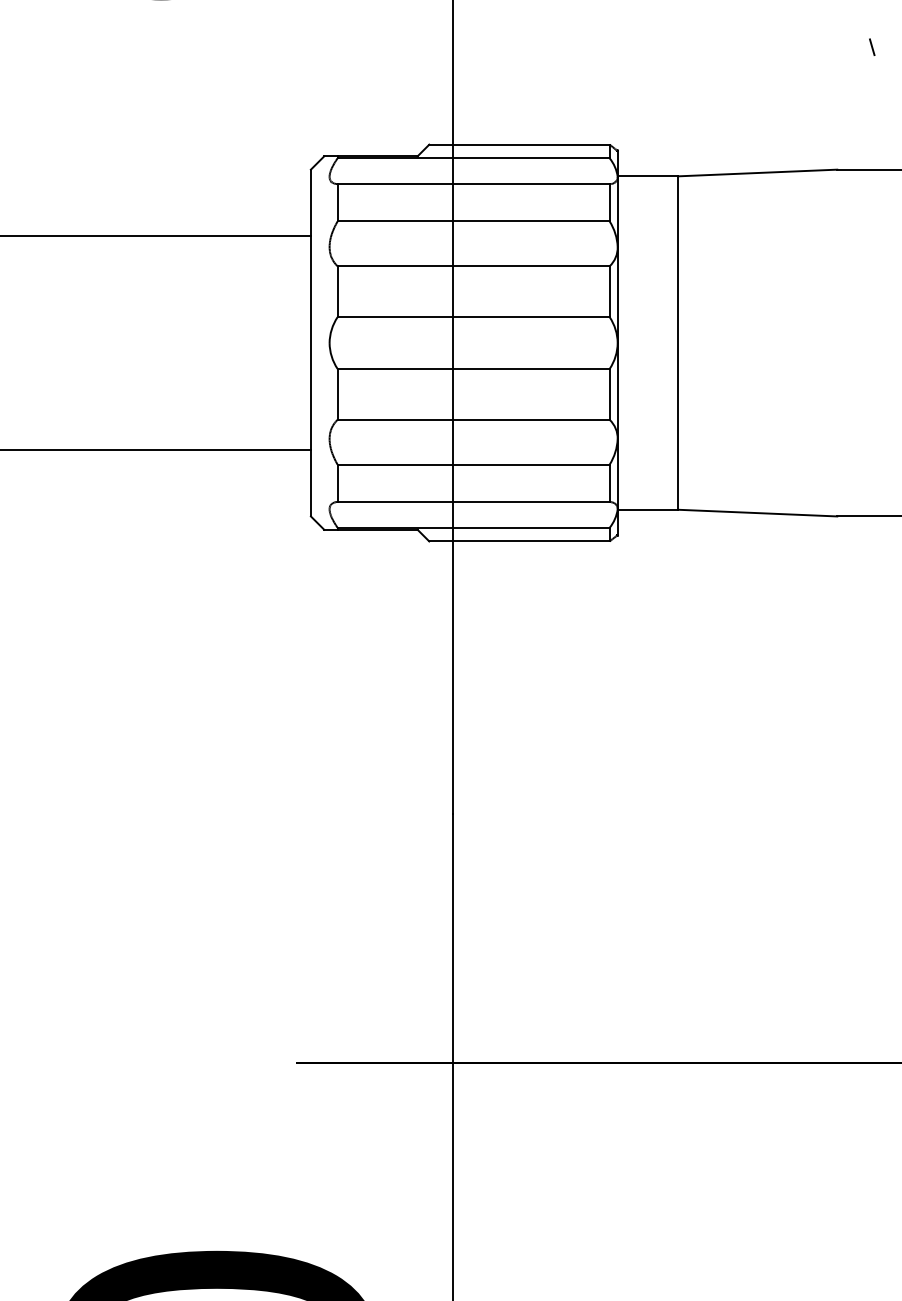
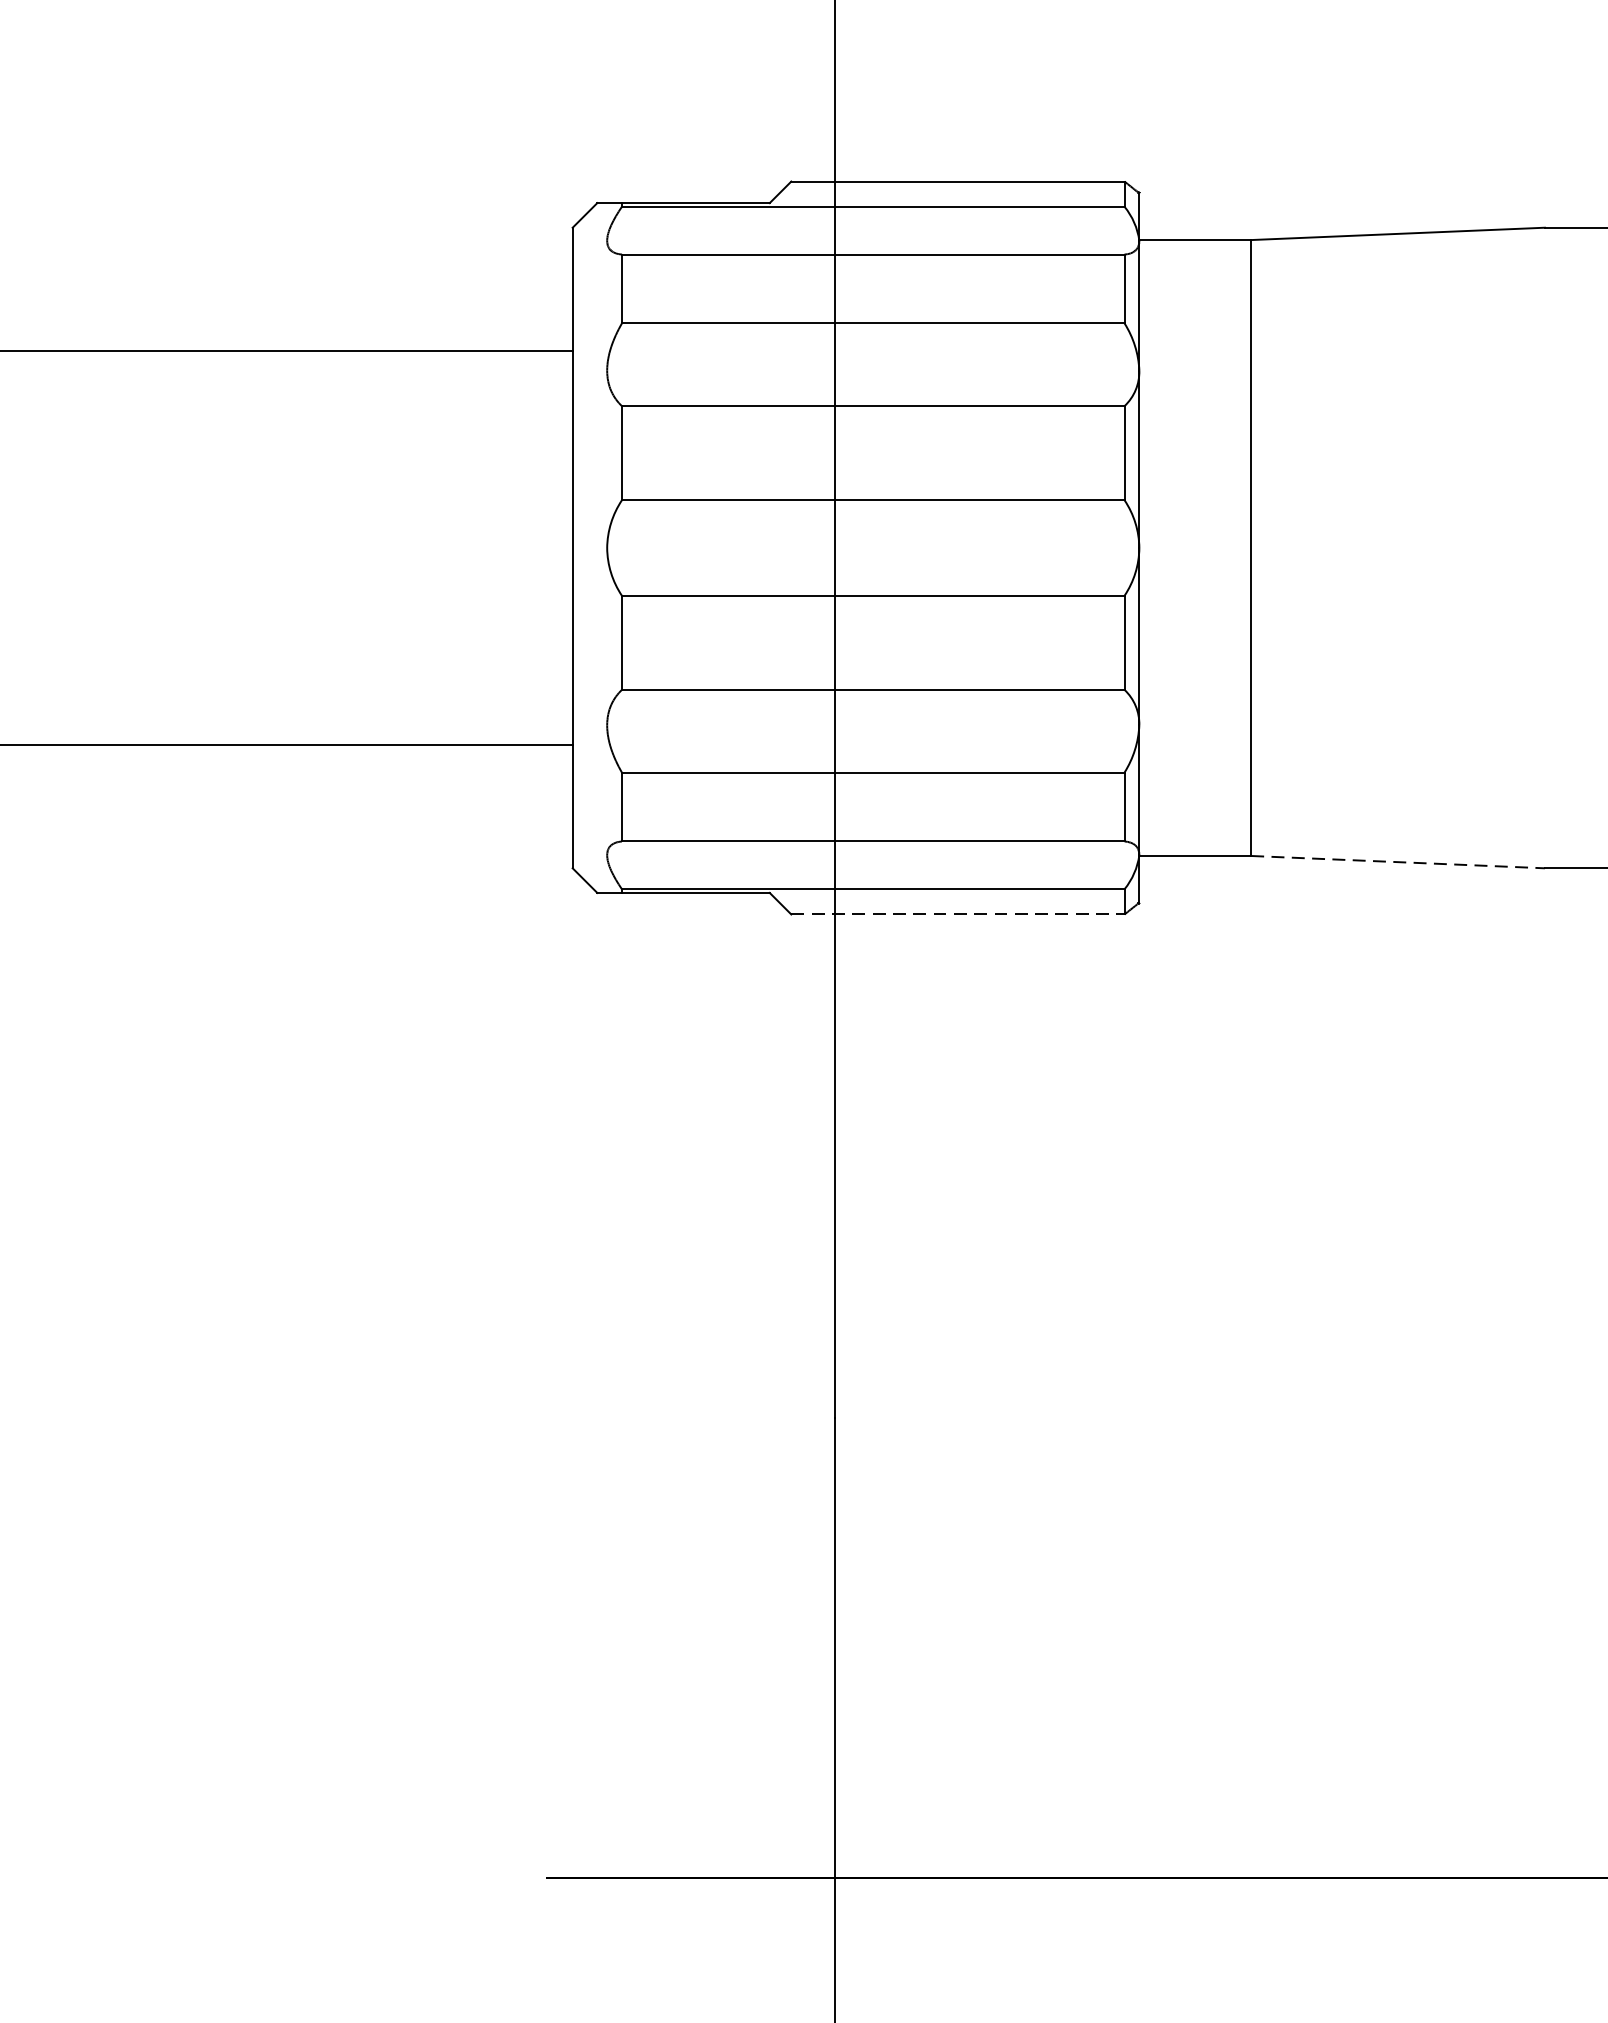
line: (757, 513) -> (1397, 862), solid -> dashed
line: (519, 541) -> (957, 914), solid -> dashed

